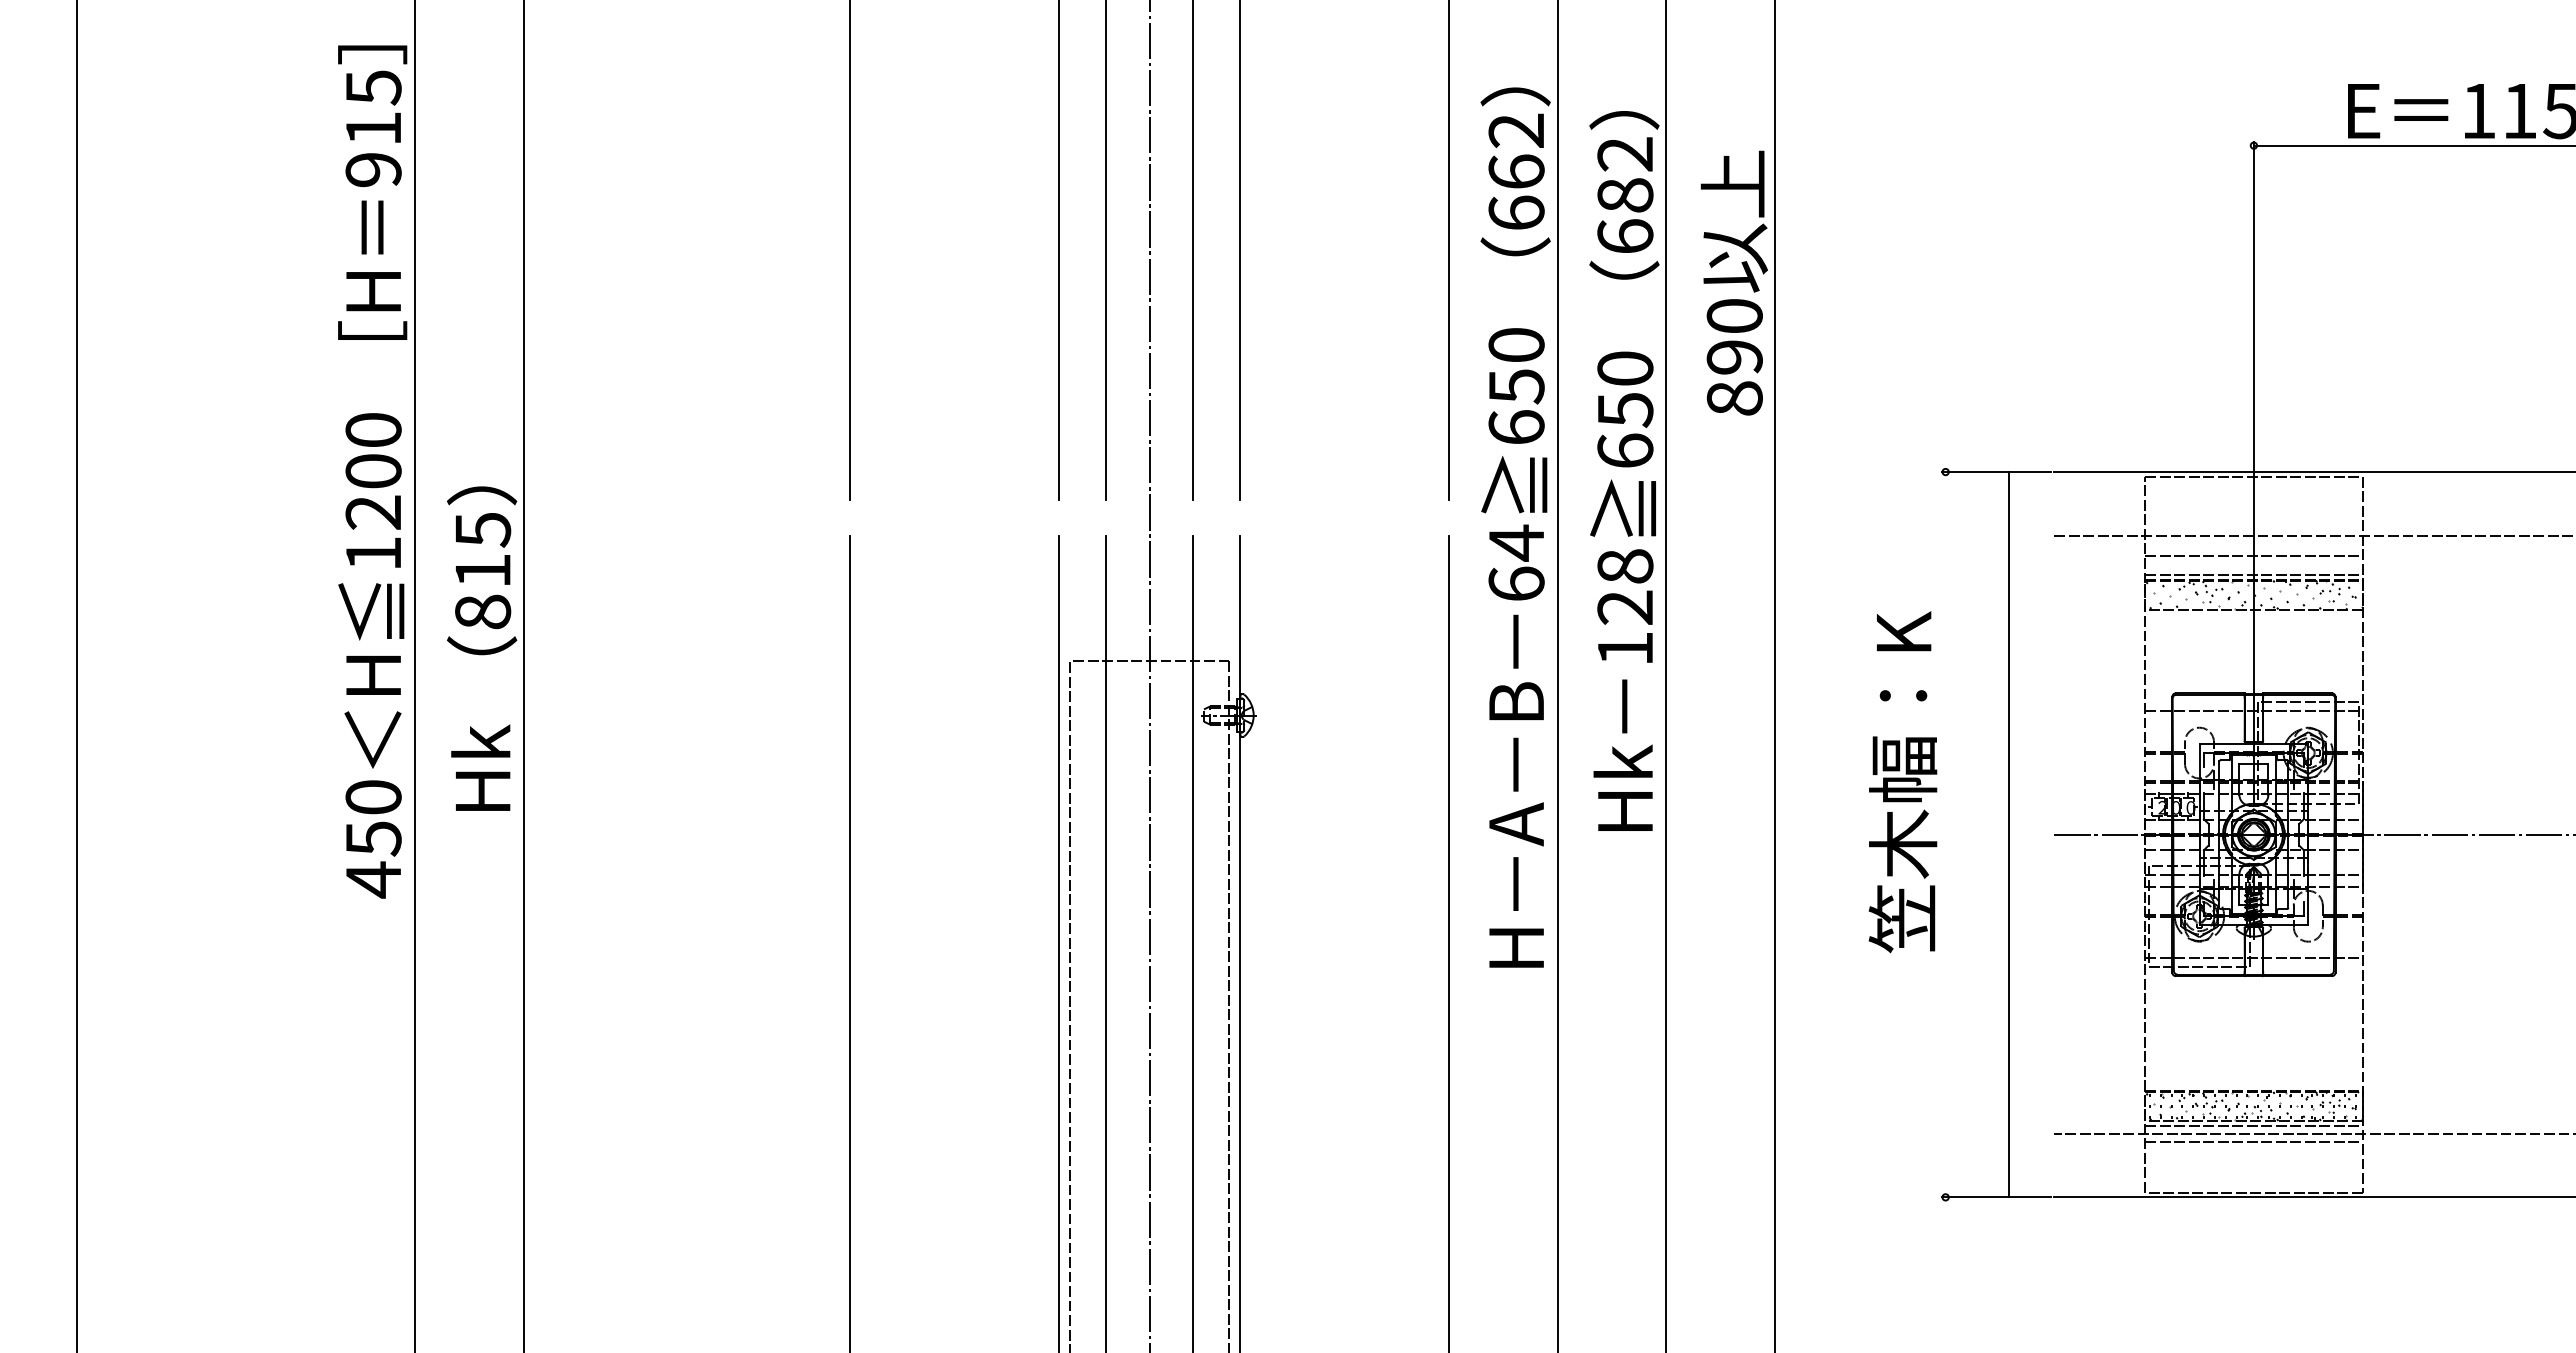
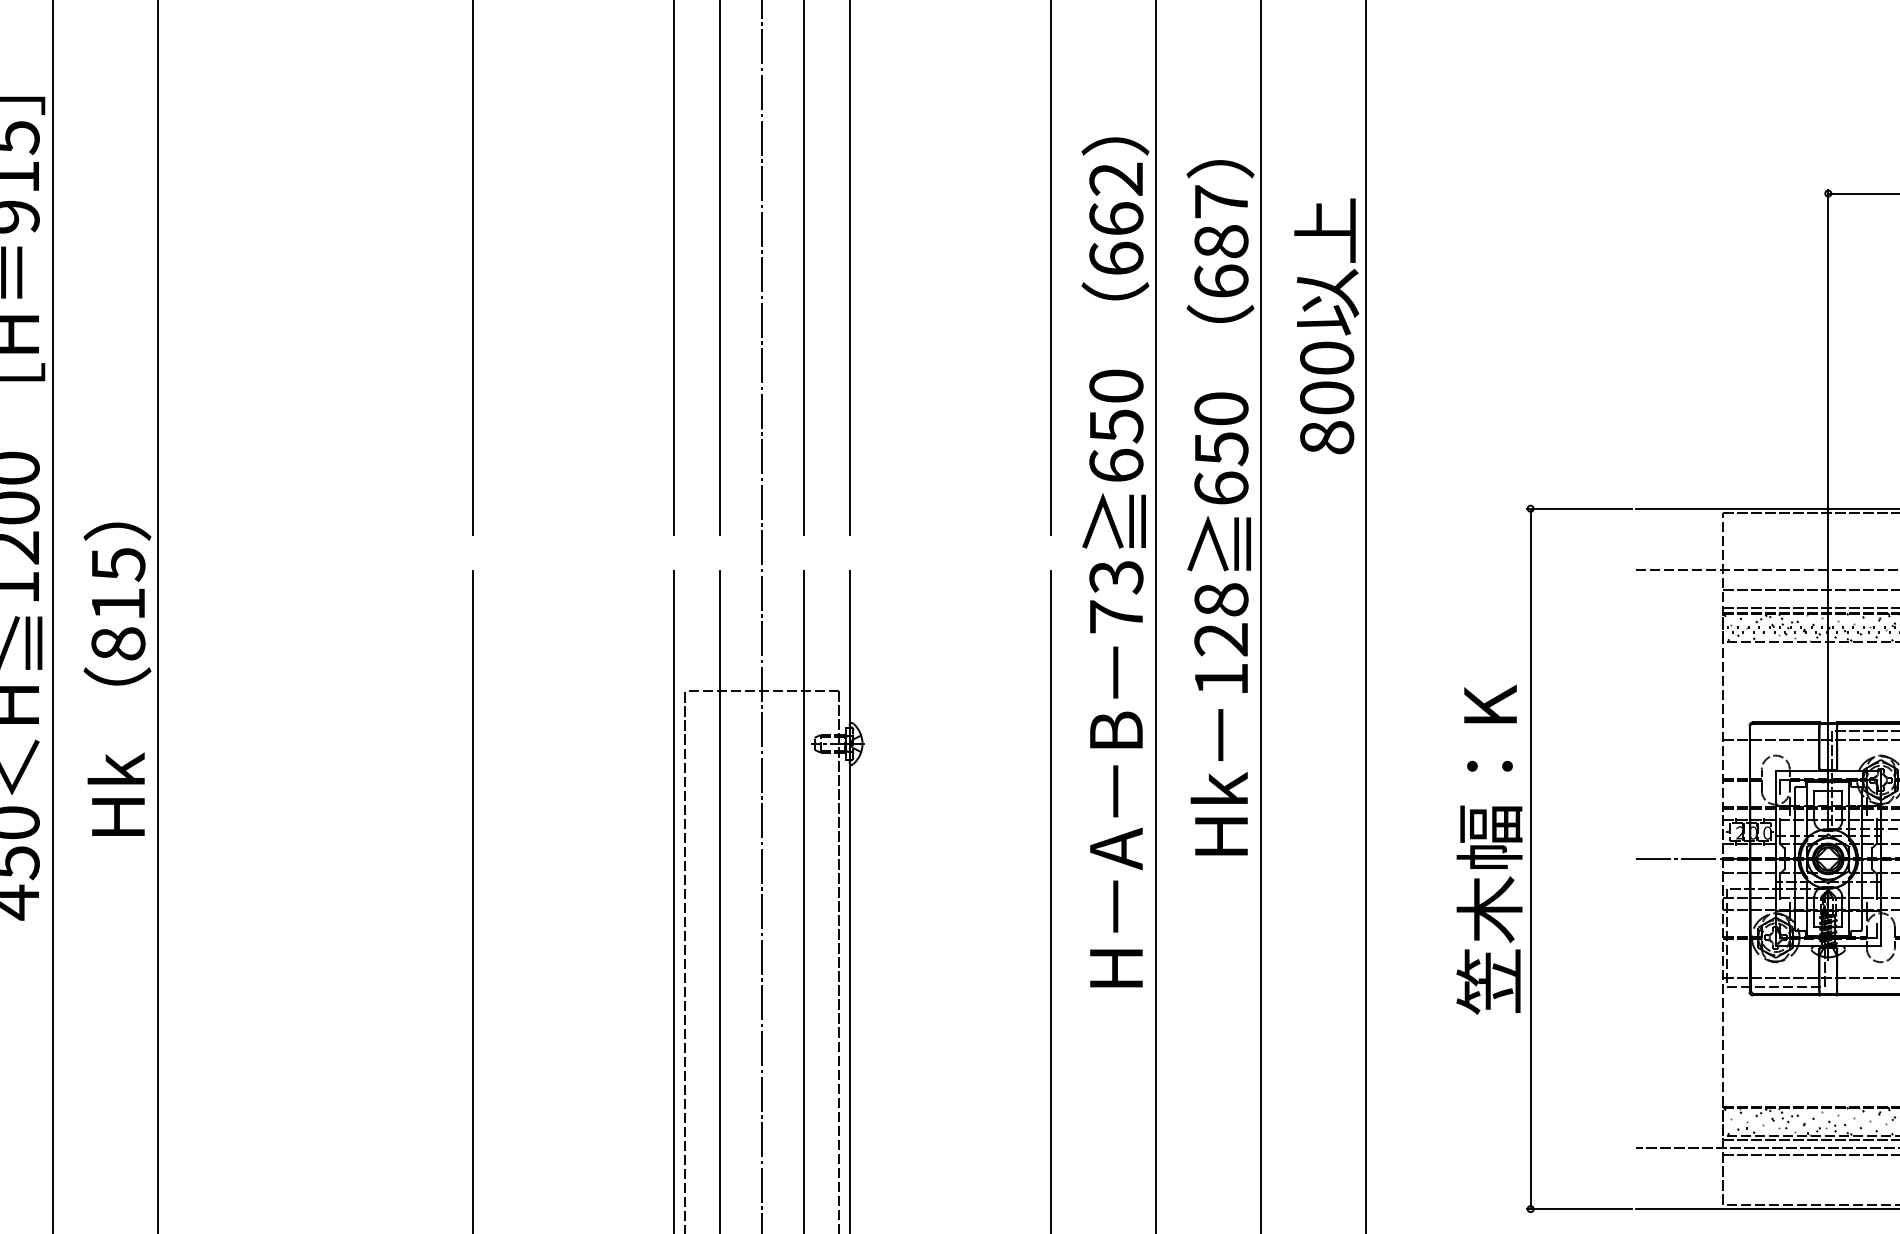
text: (1624, 154) -> (1220, 202), 682 -> 687
text: (1734, 357) -> (1326, 398), 890 -> 800
text: (1516, 562) -> (1116, 596), 64 -> 73
text: (1902, 782) -> (1489, 850), moved
line: (2008, 834) -> (1530, 858), moved

